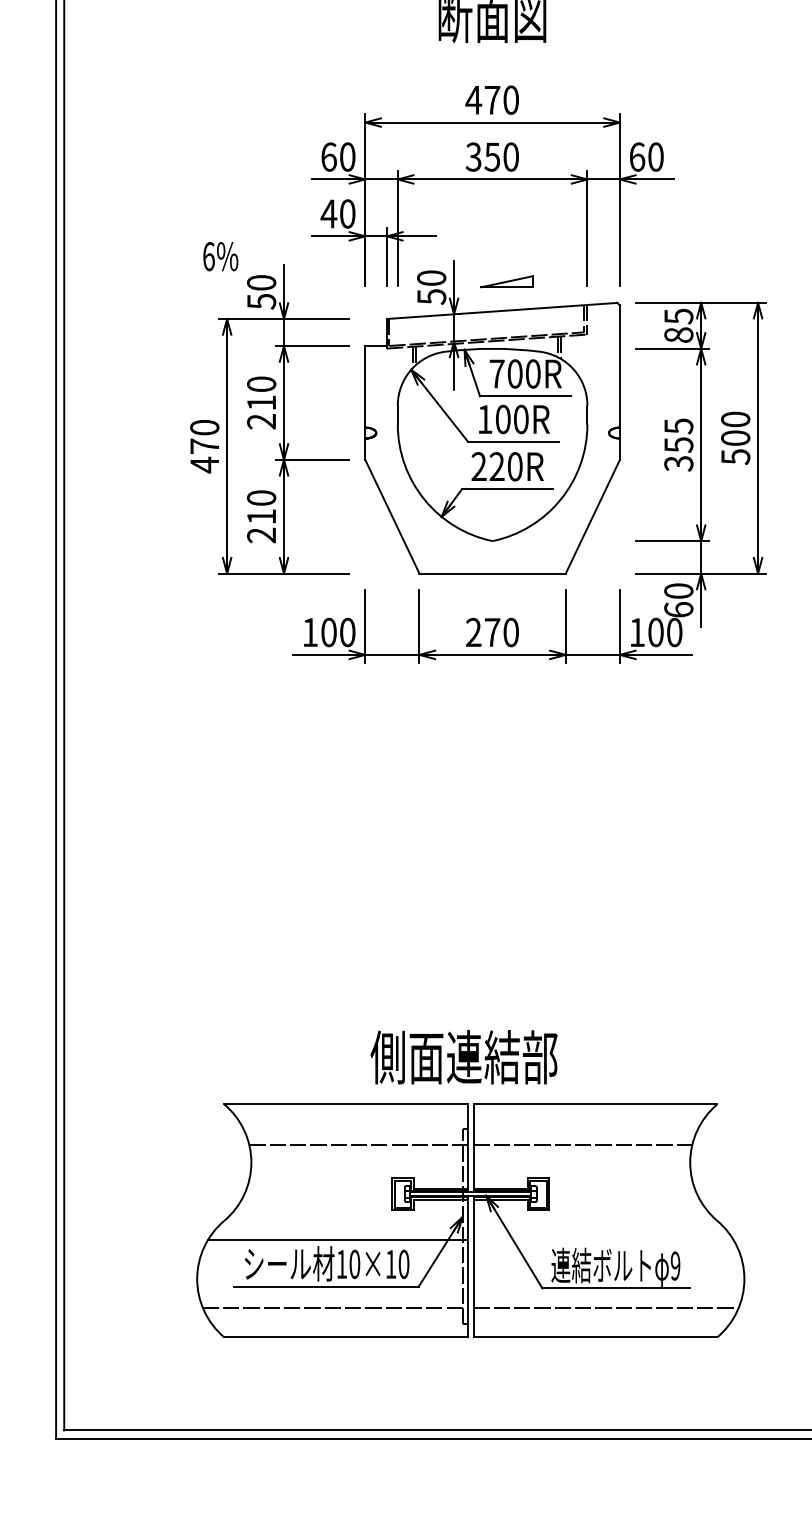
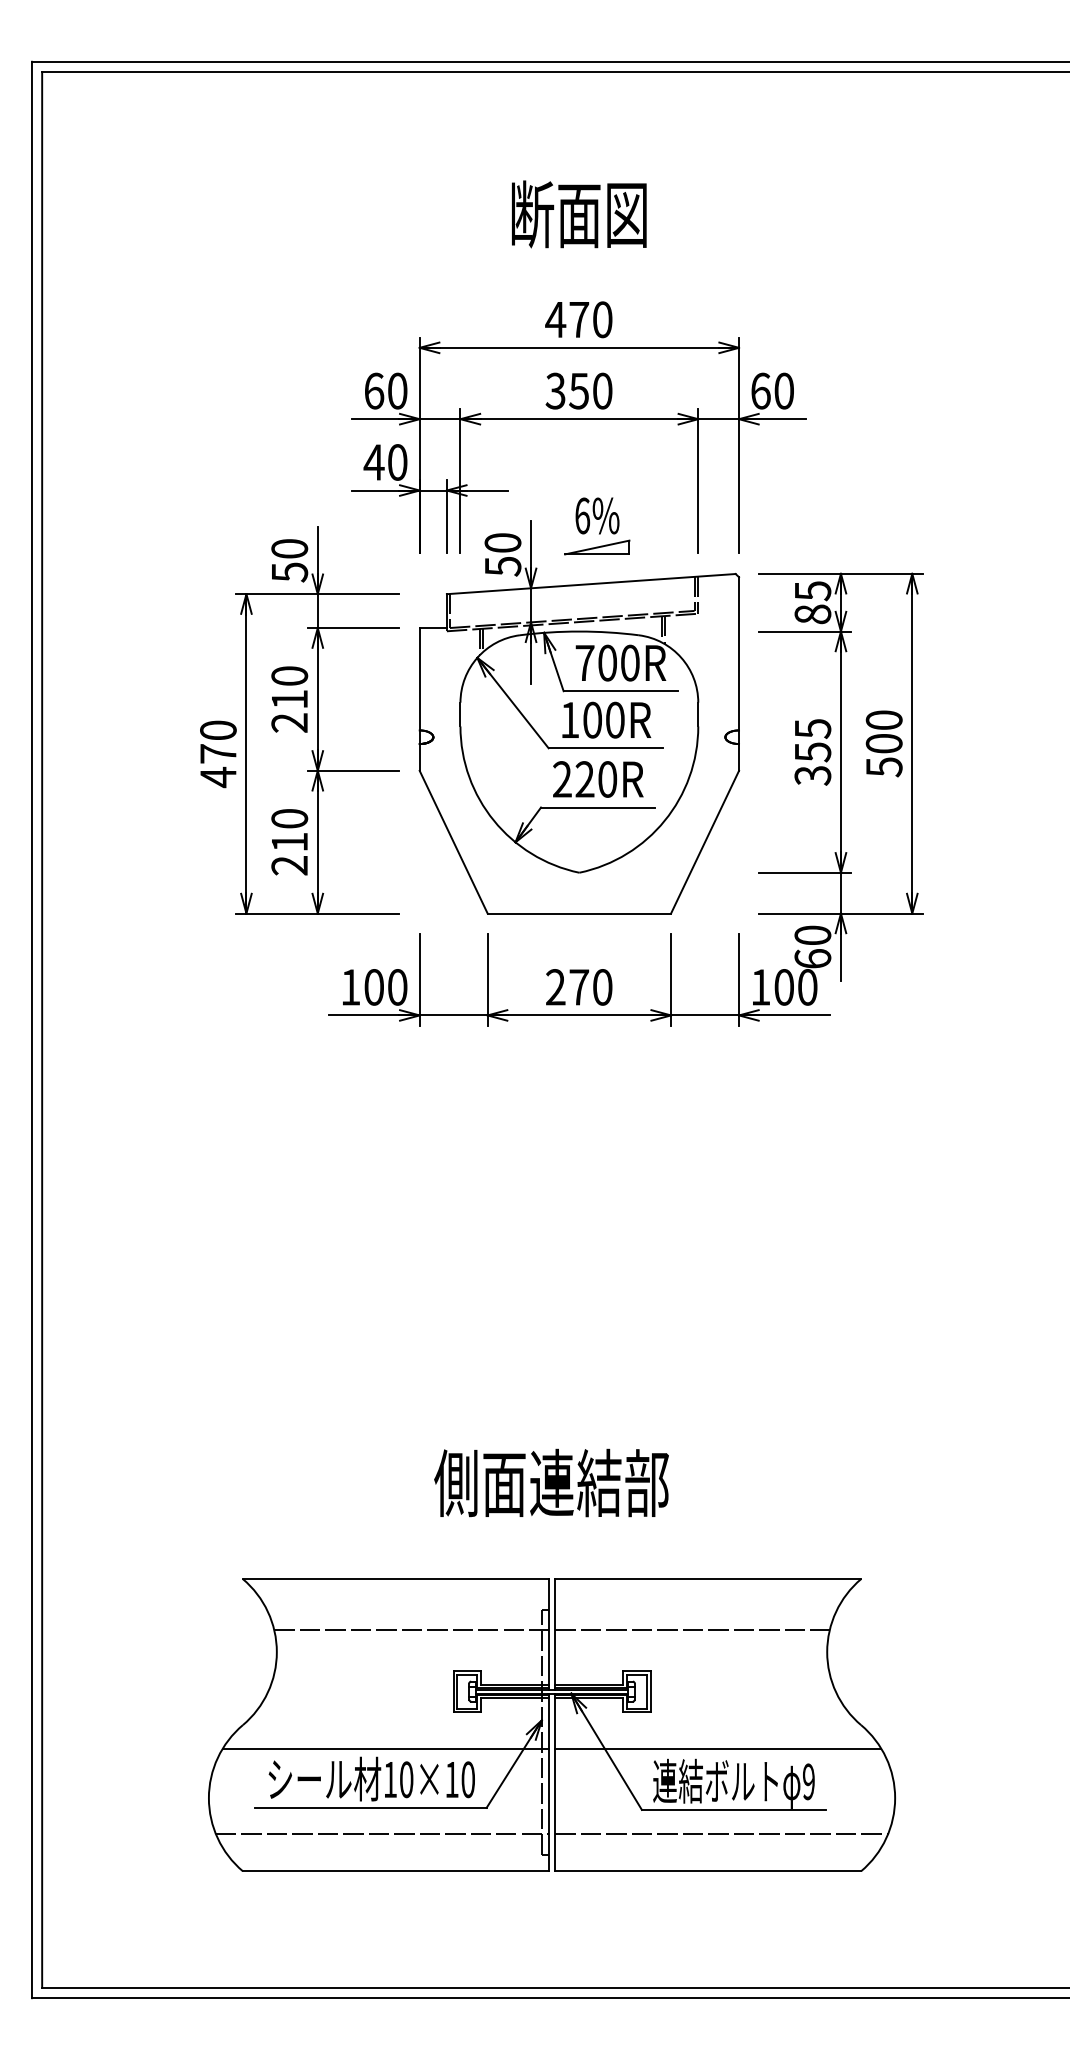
text: (220, 256) -> (597, 515), moved
text: (464, 1056) -> (551, 1482), moved
line: (603, 1239) -> (718, 1748), added

